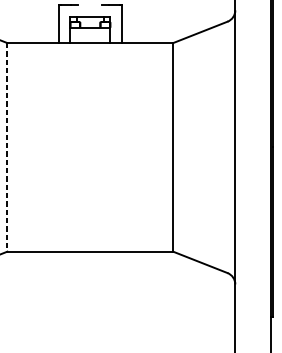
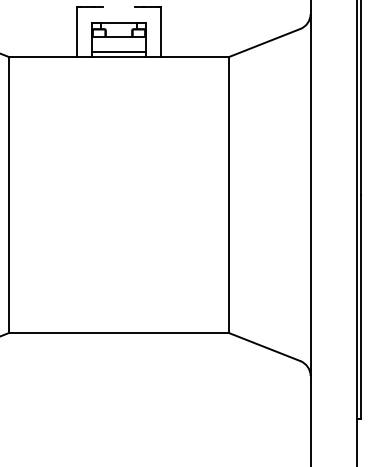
line: (89, 39) -> (118, 52), added
line: (7, 147) -> (9, 195), dashed -> solid

